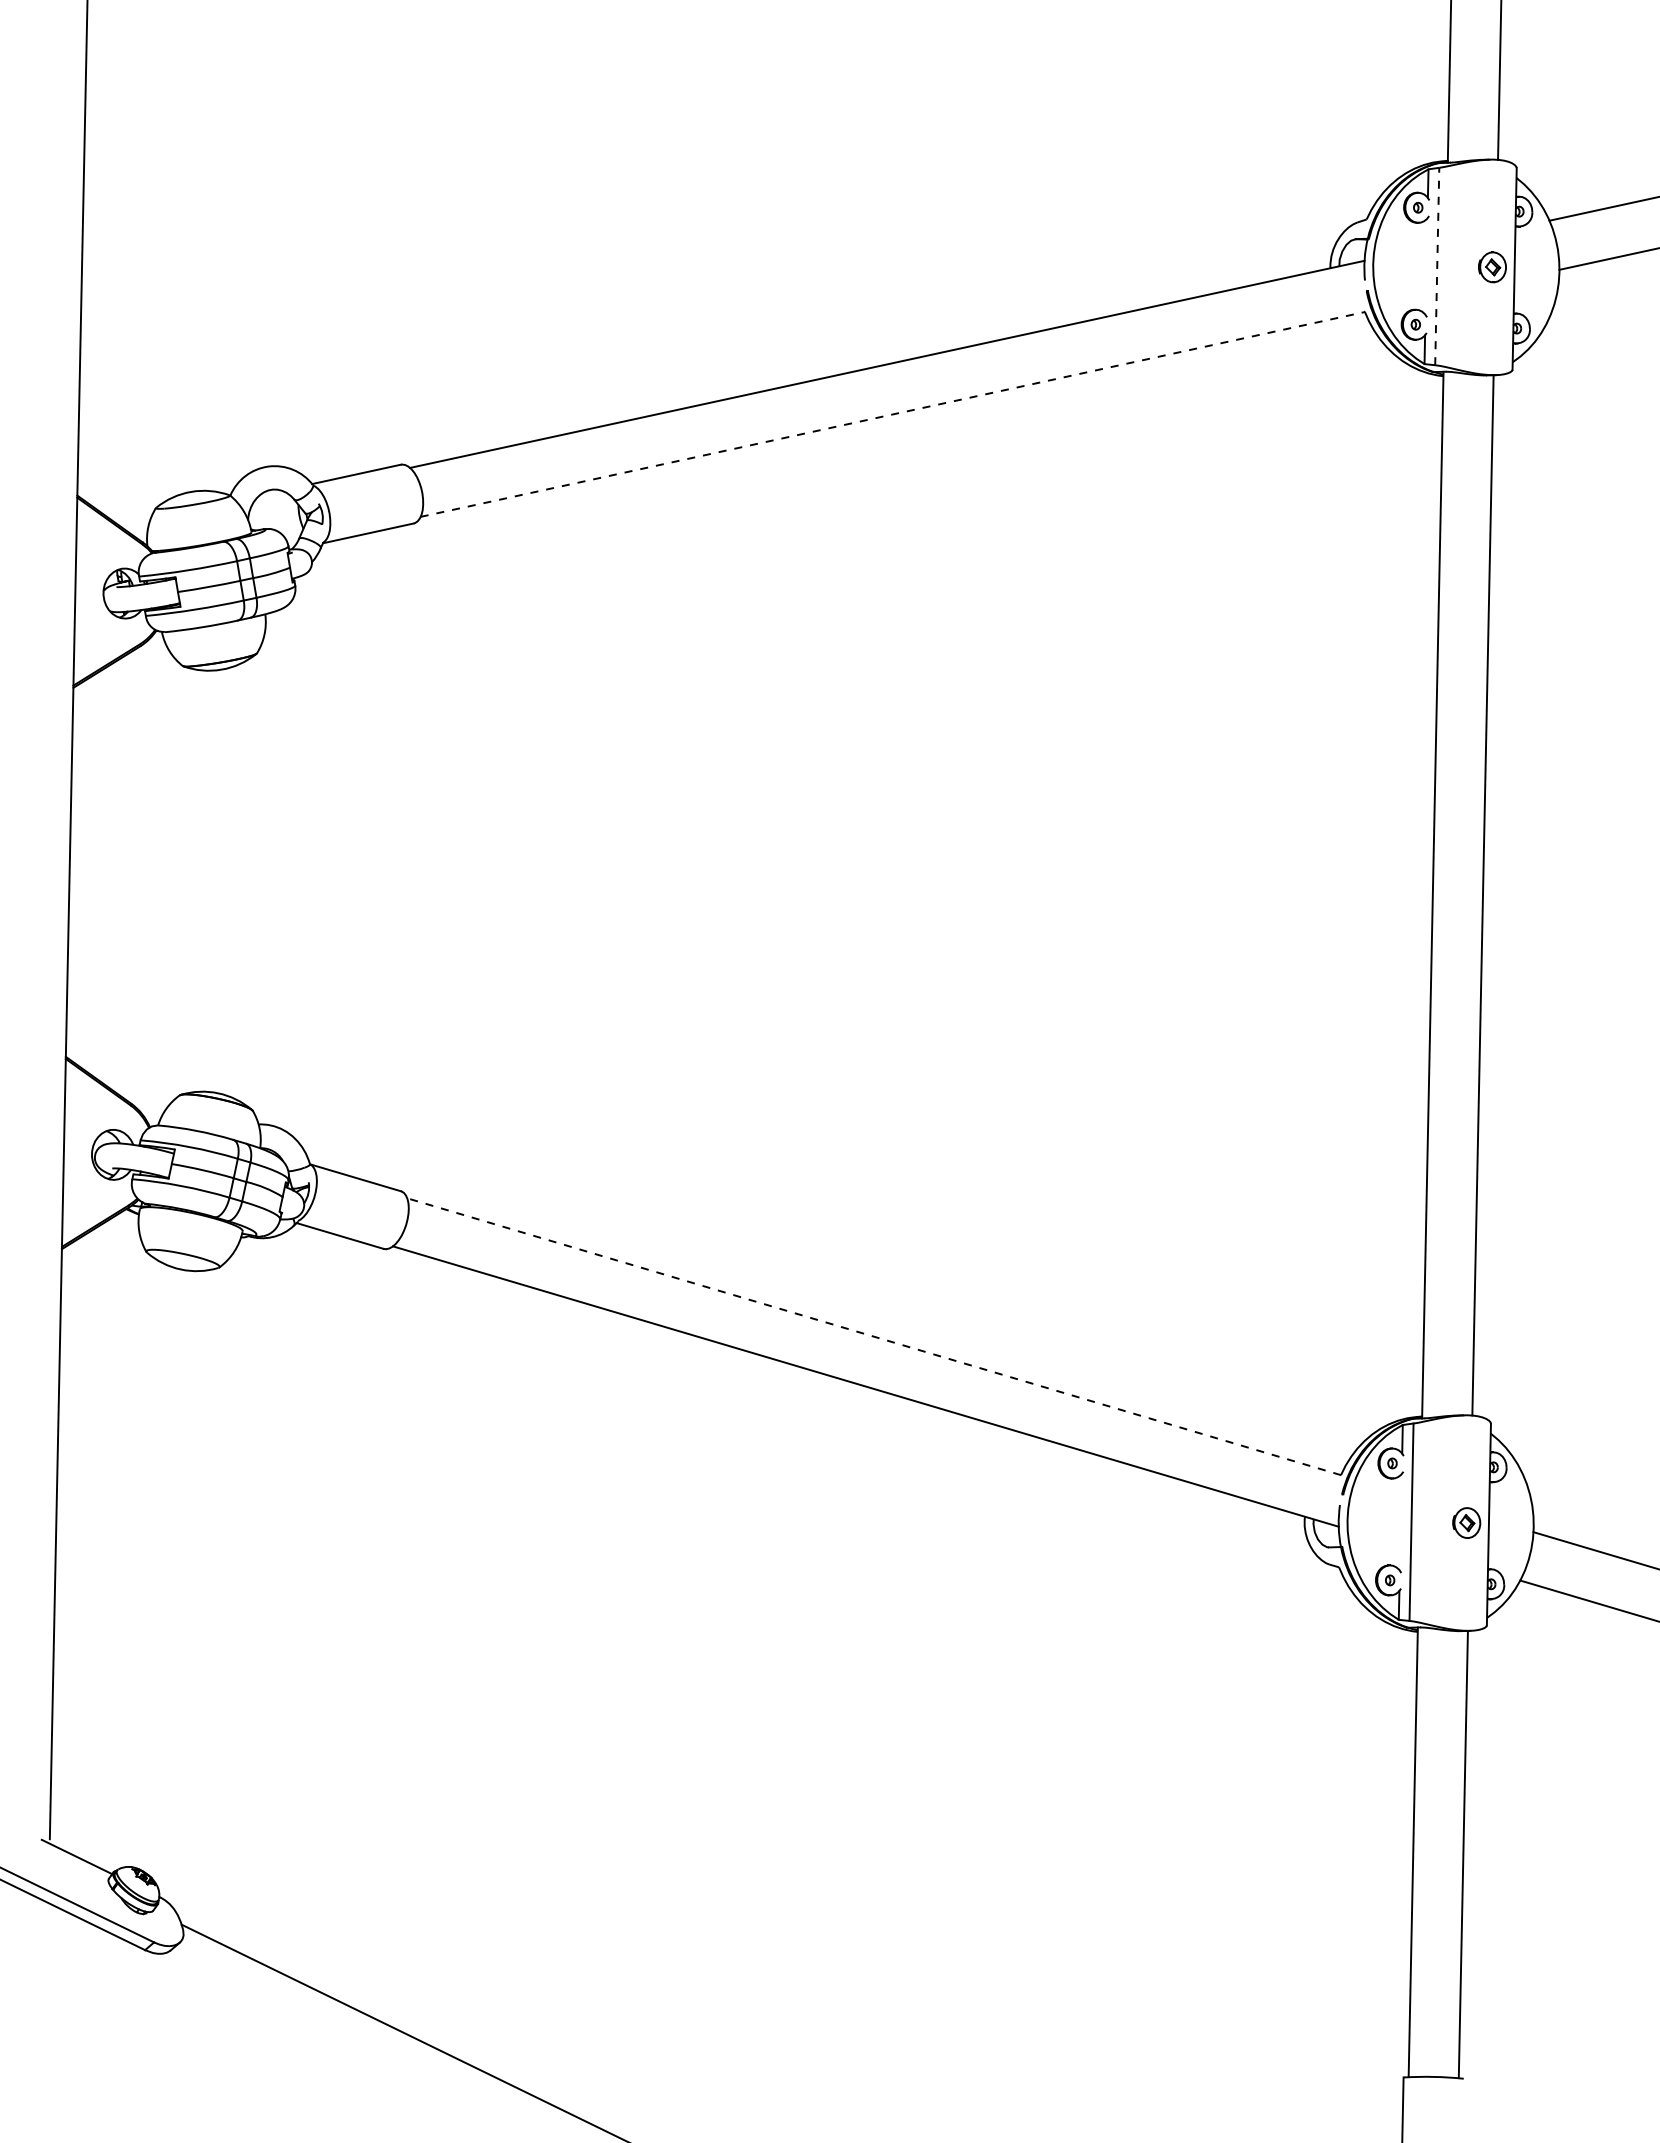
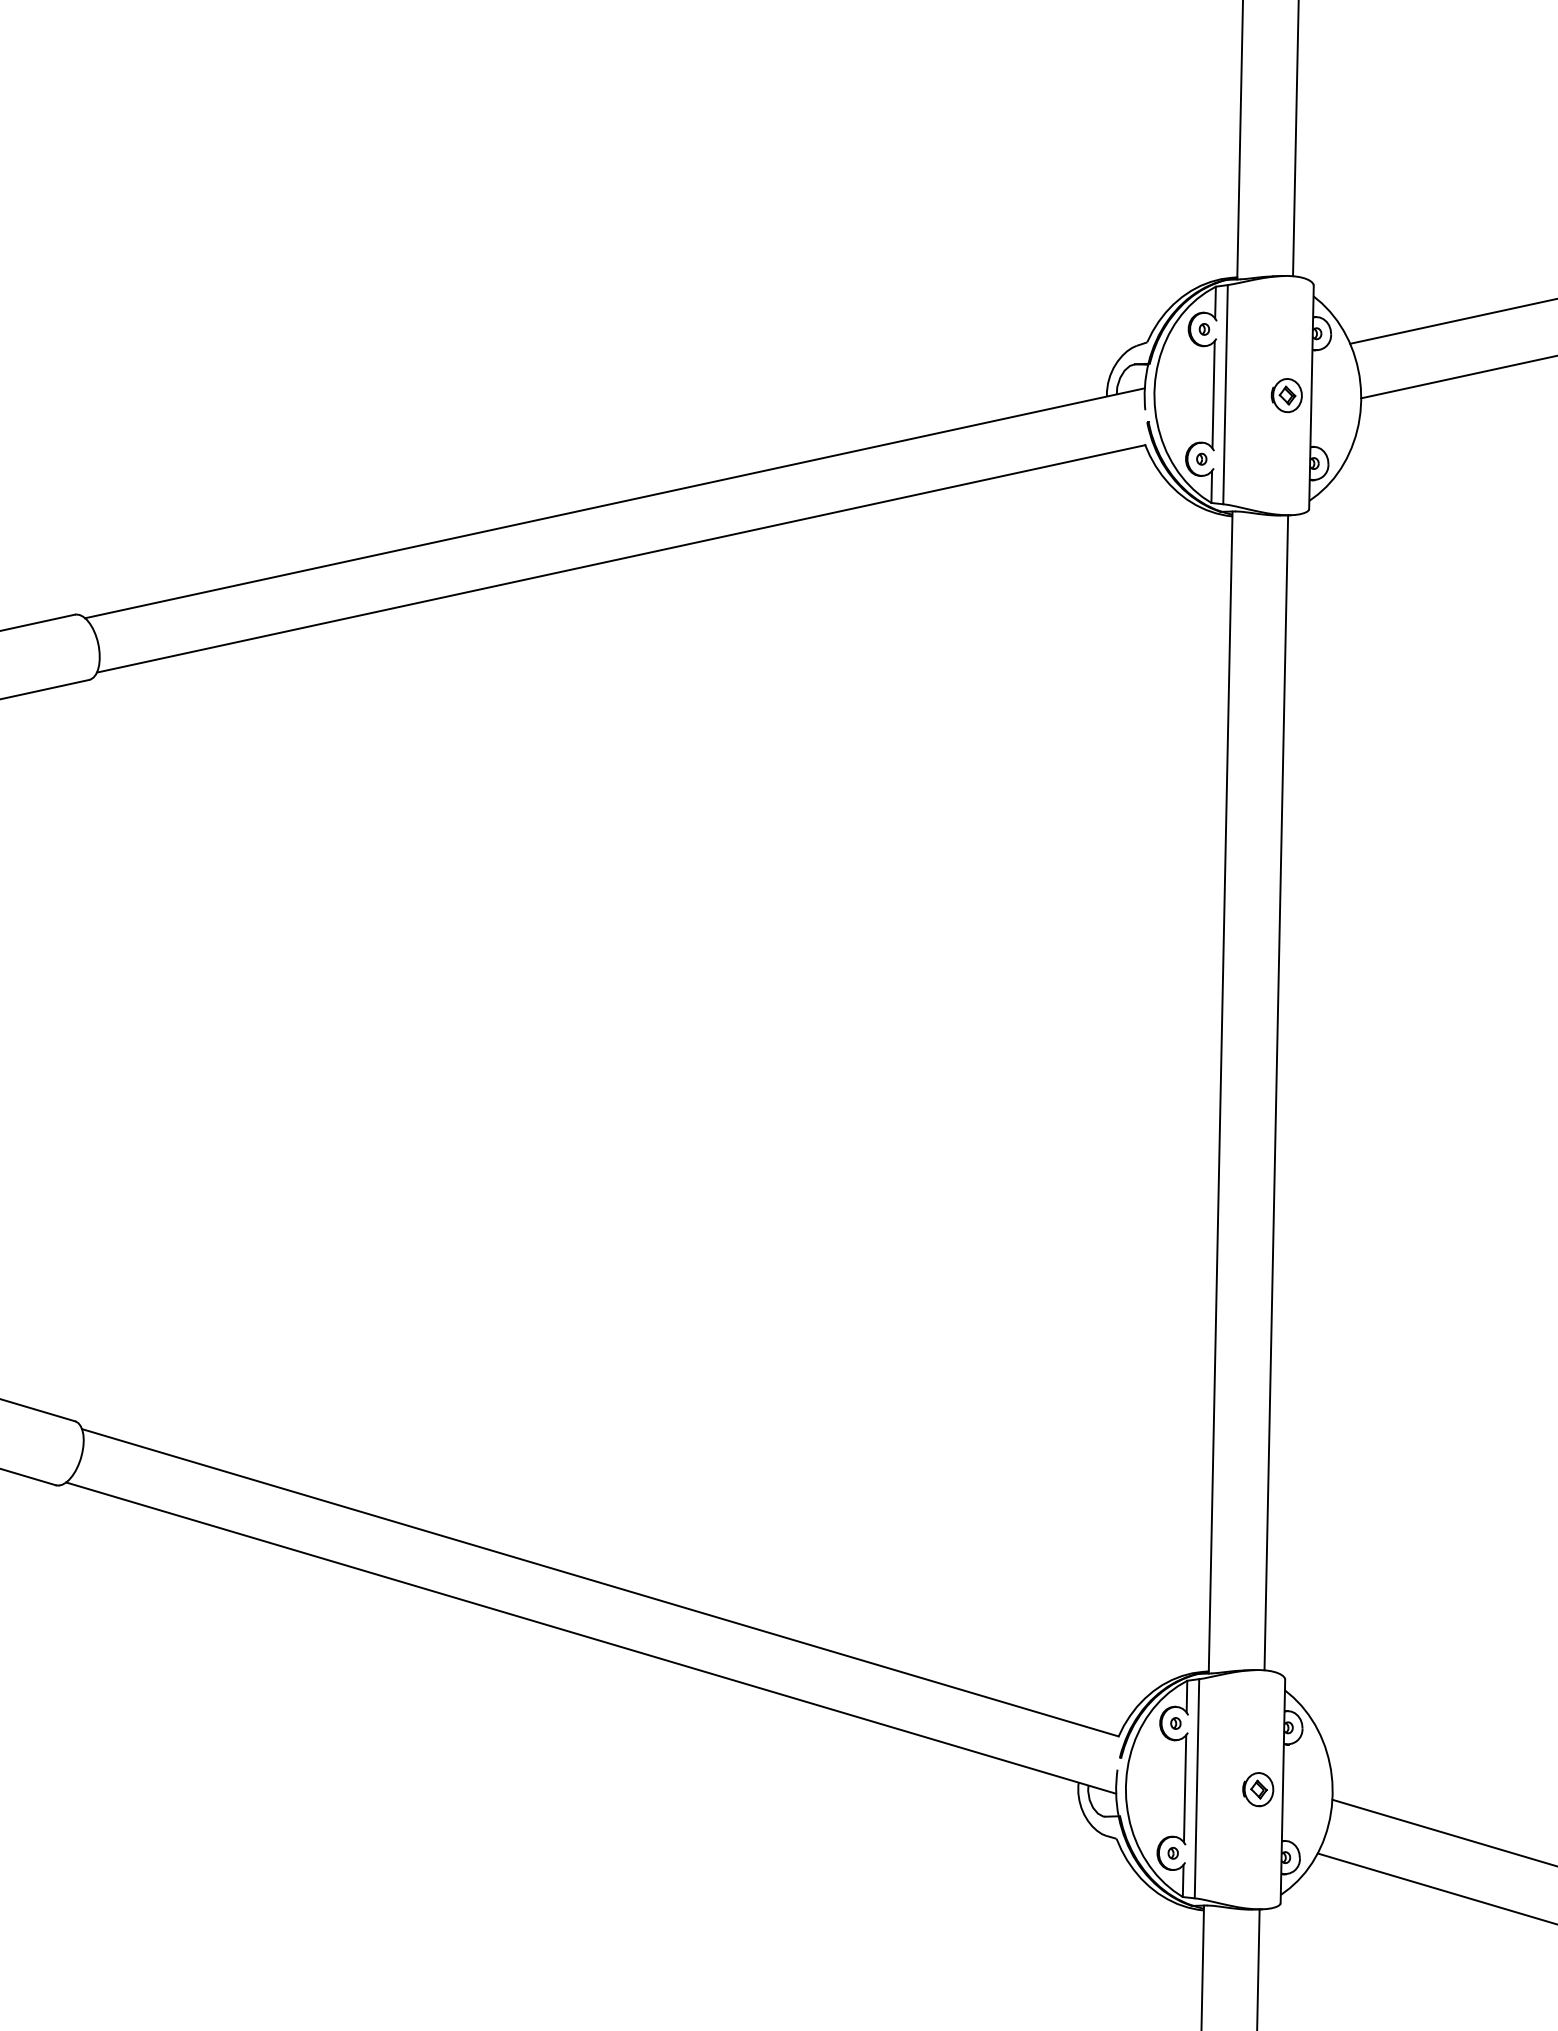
line: (1426, 266) -> (1213, 394), added
line: (1437, 266) -> (1225, 394), dashed -> solid
line: (893, 414) -> (621, 558), dashed -> solid
line: (874, 1336) -> (600, 1582), dashed -> solid
line: (1400, 1522) -> (1184, 1789), added

